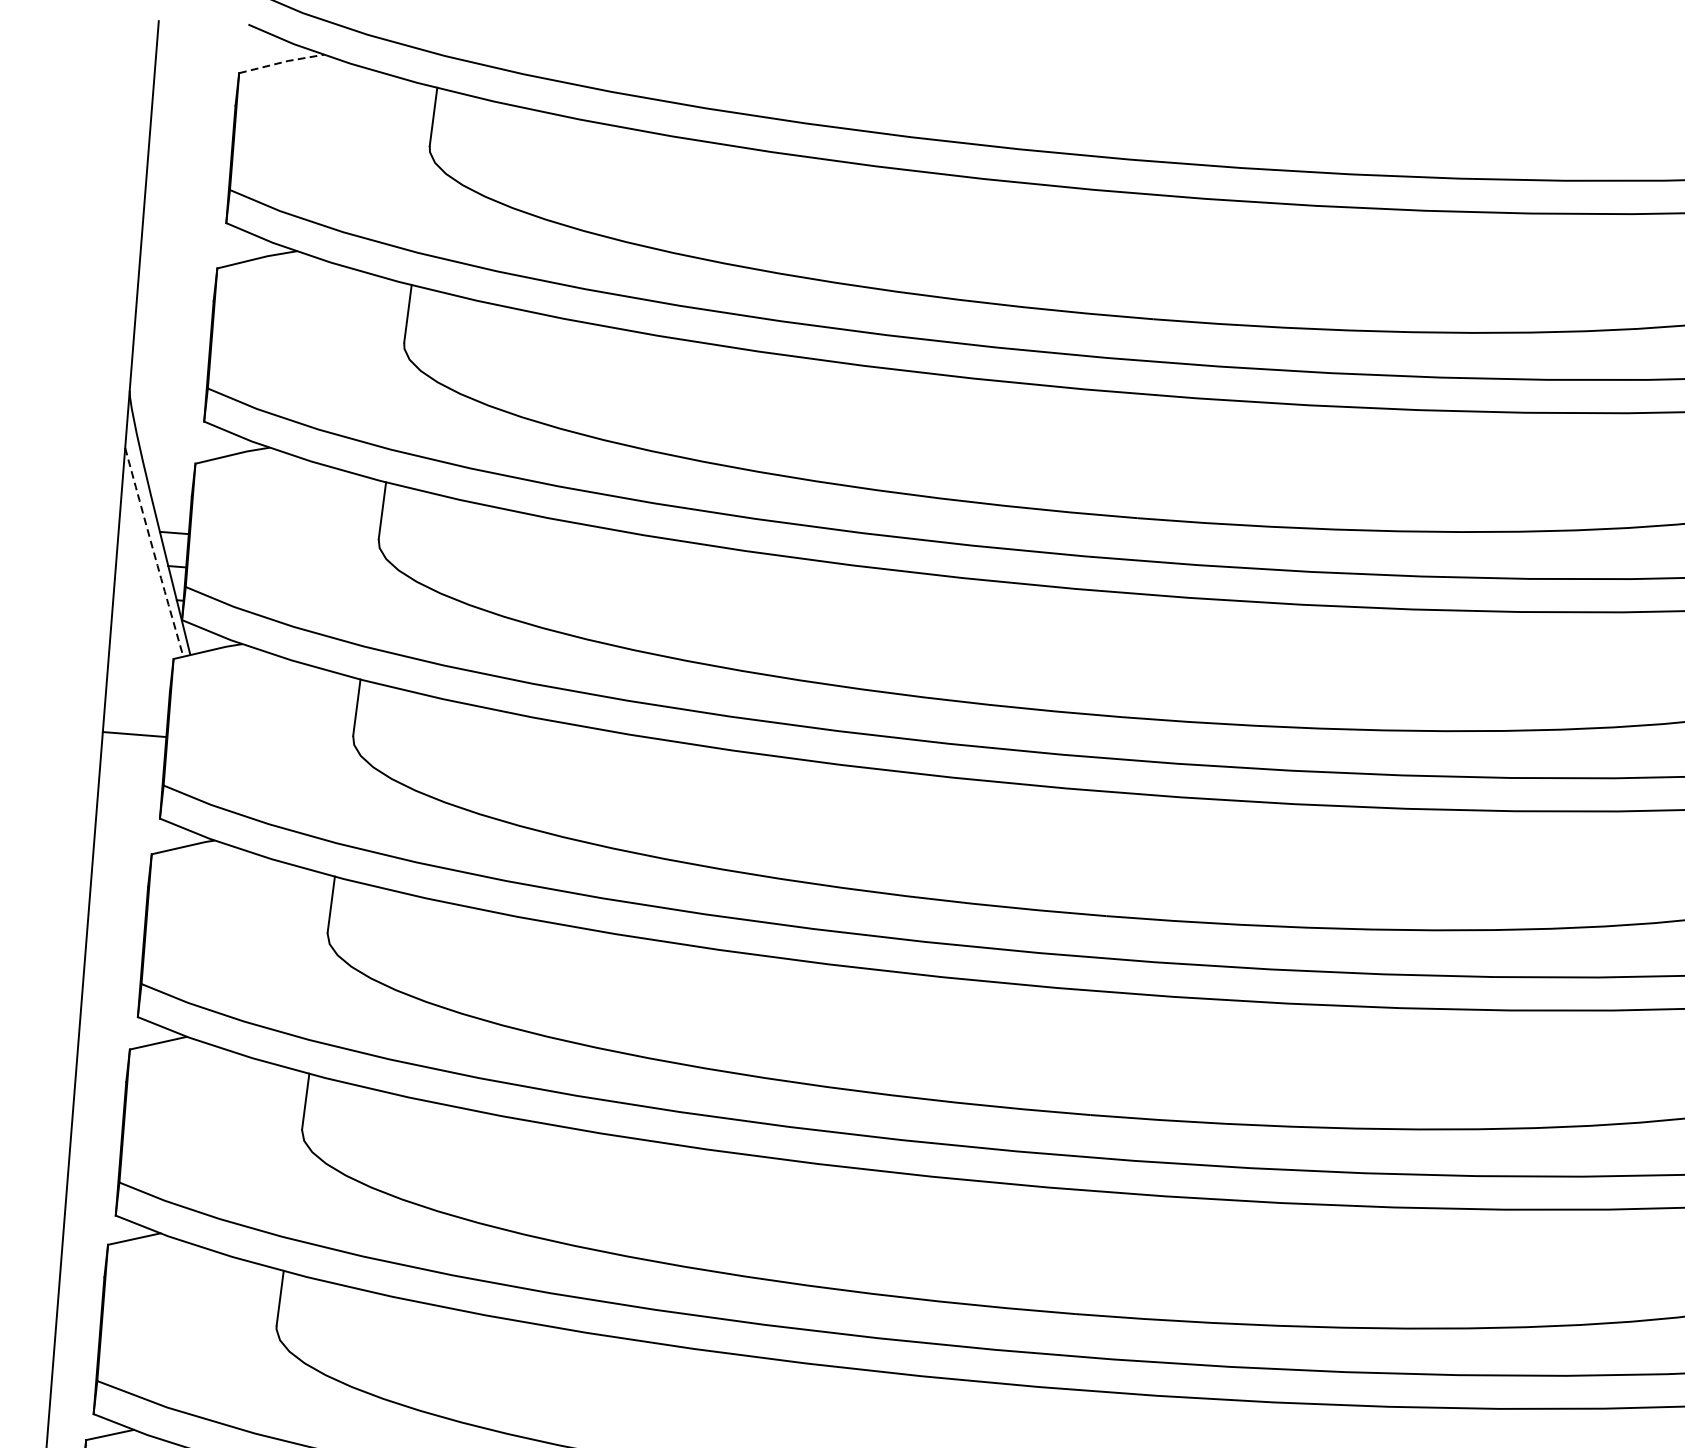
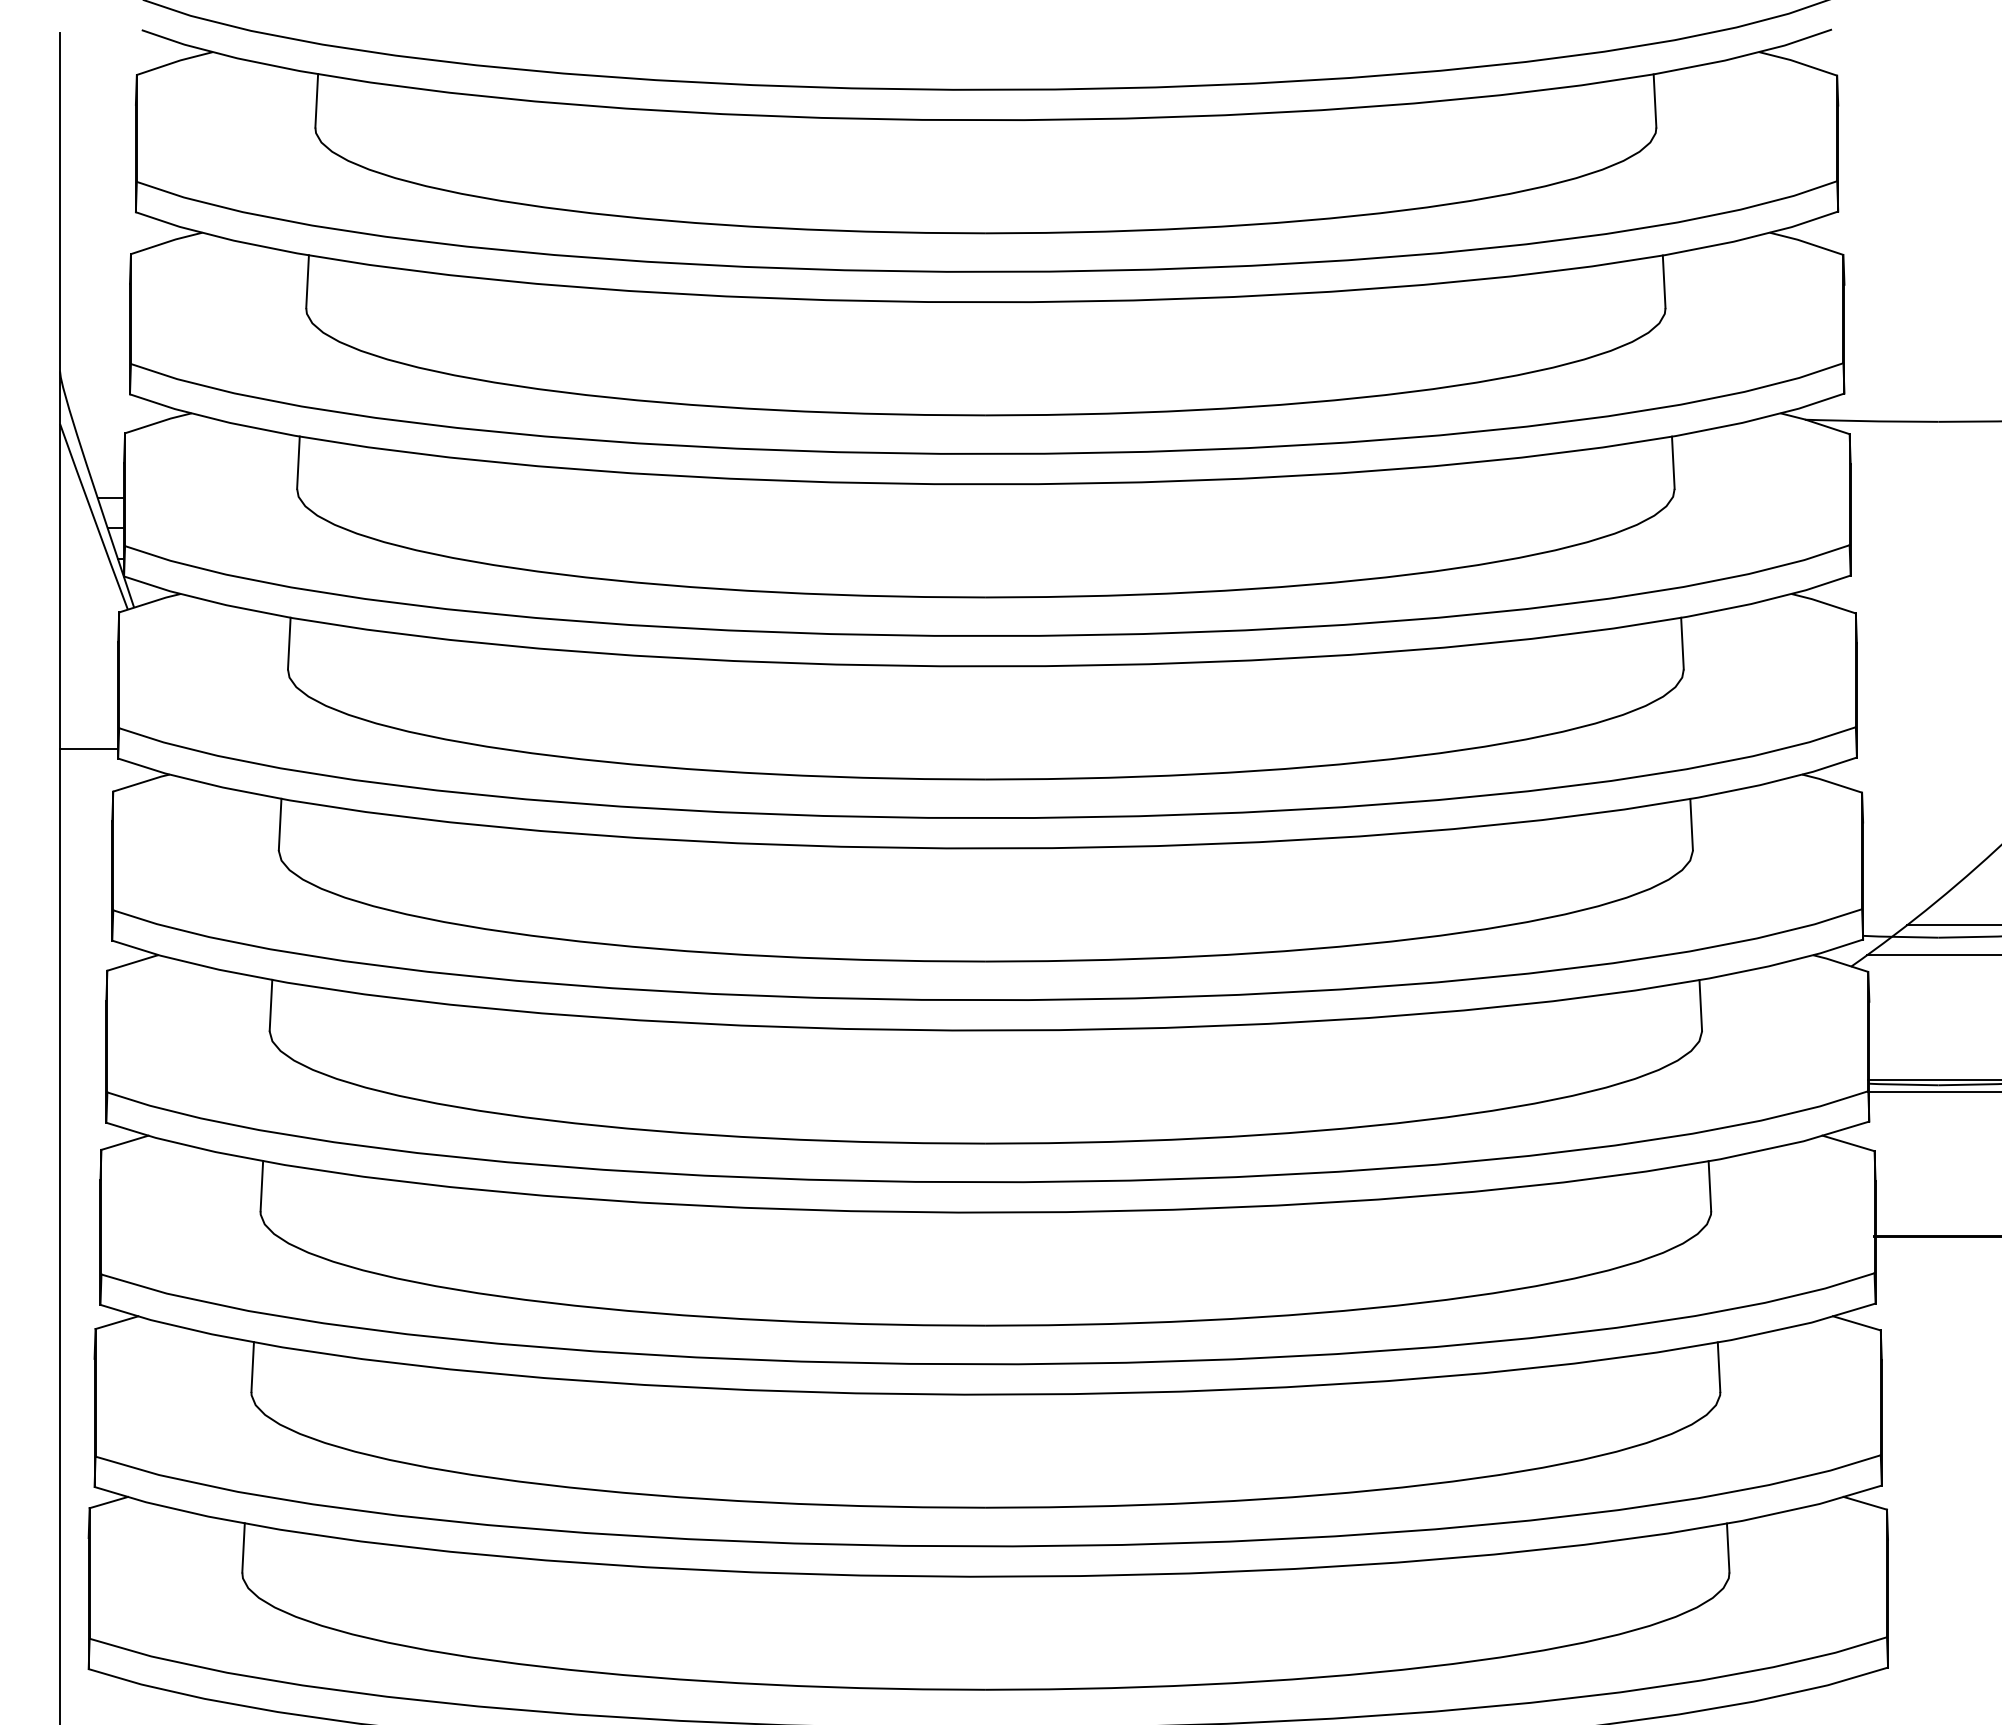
line: (282, 61) -> (175, 61), dashed -> solid
arc: (153, 551) -> (93, 516), dashed -> solid
line: (135, 734) -> (89, 748), moved

